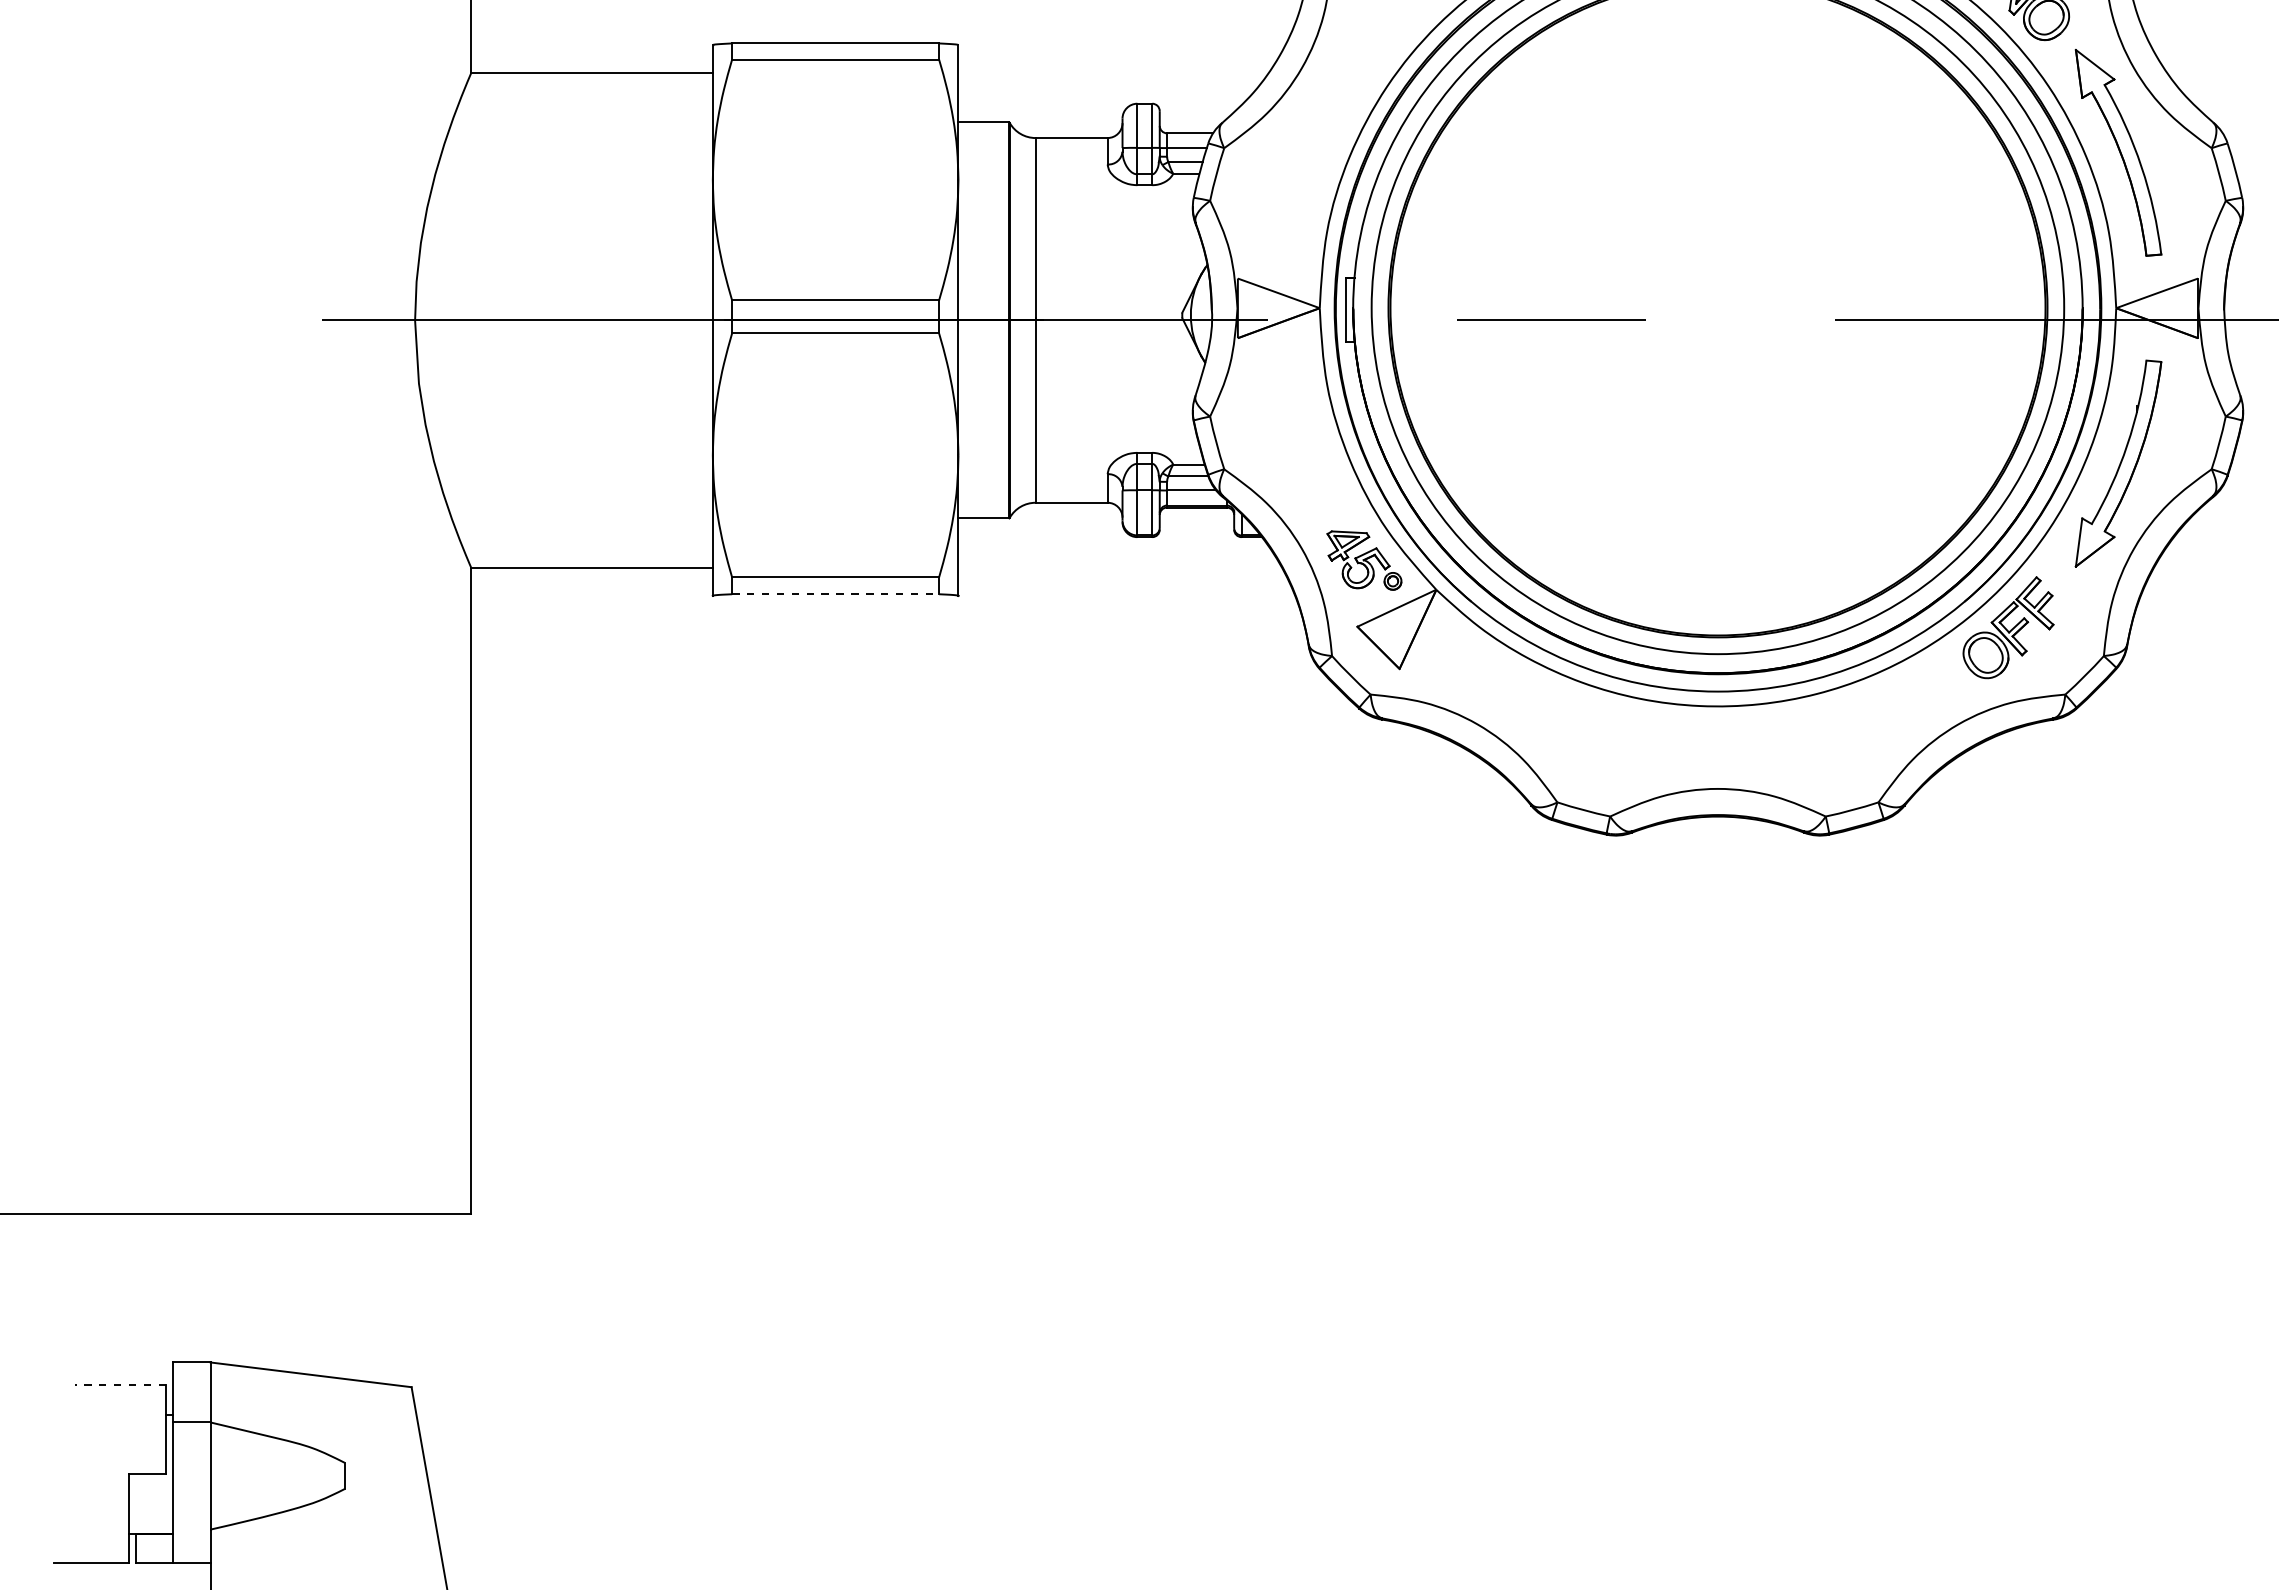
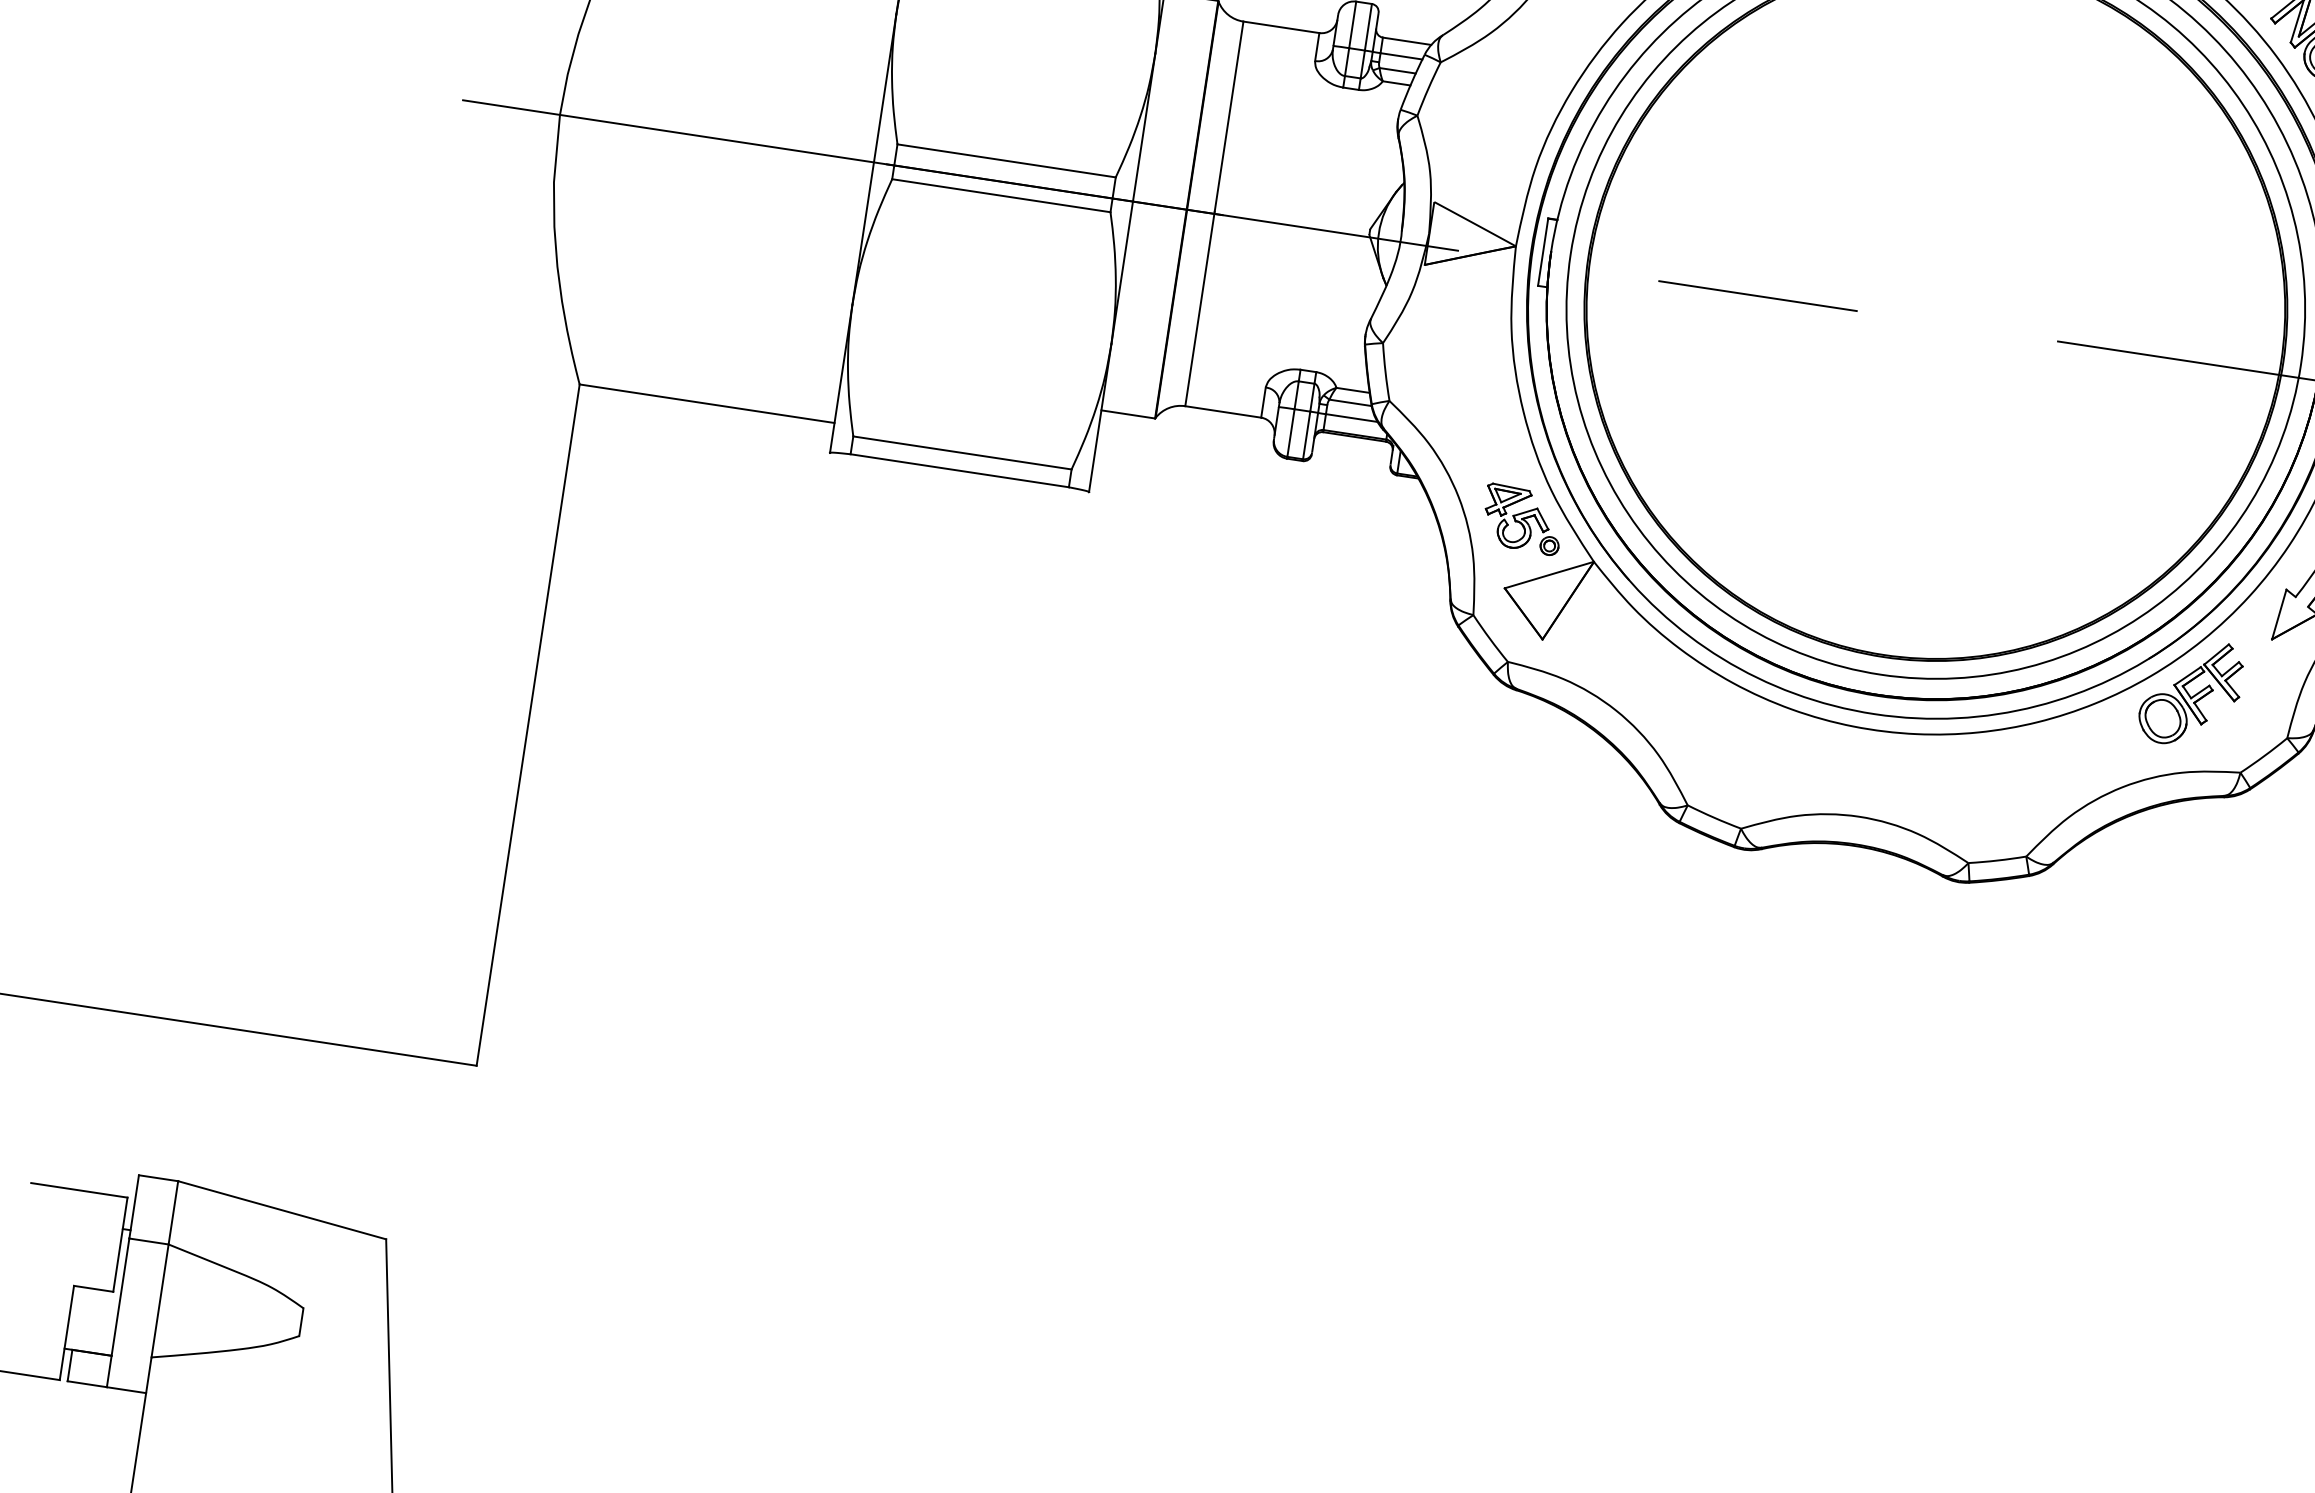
line: (835, 594) -> (959, 471), dashed -> solid
line: (120, 1384) -> (79, 1190), dashed -> solid

